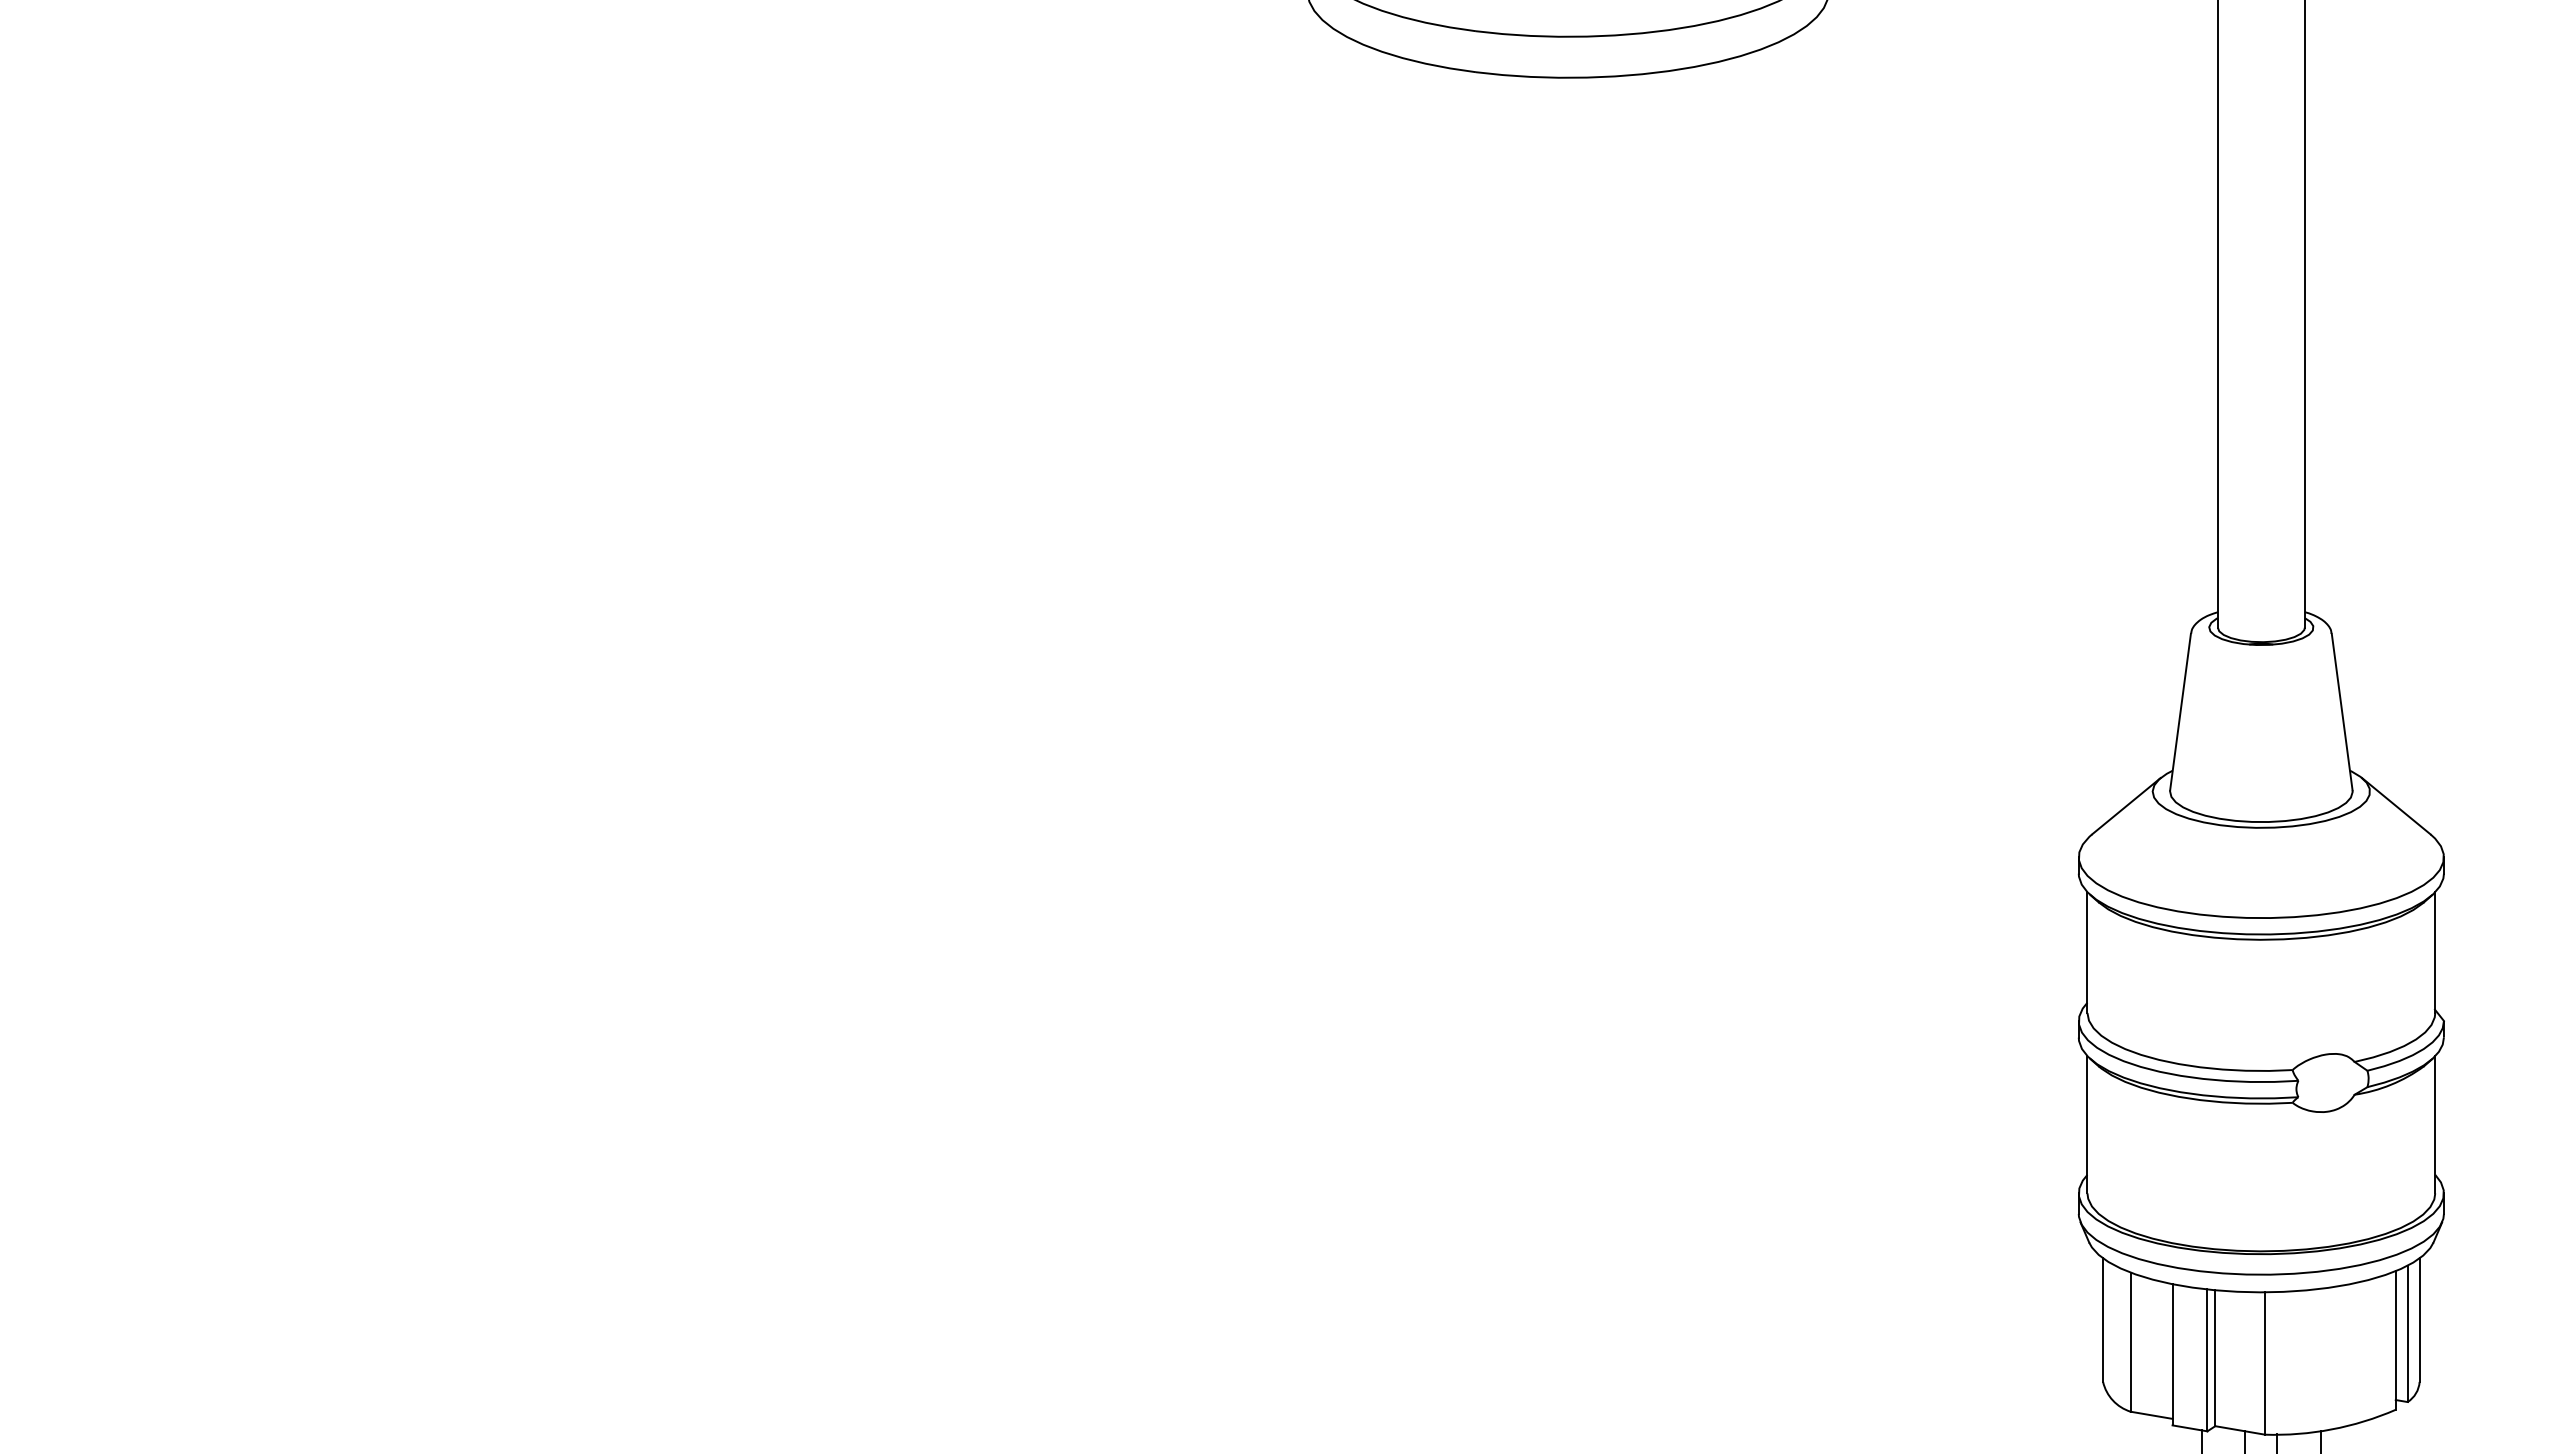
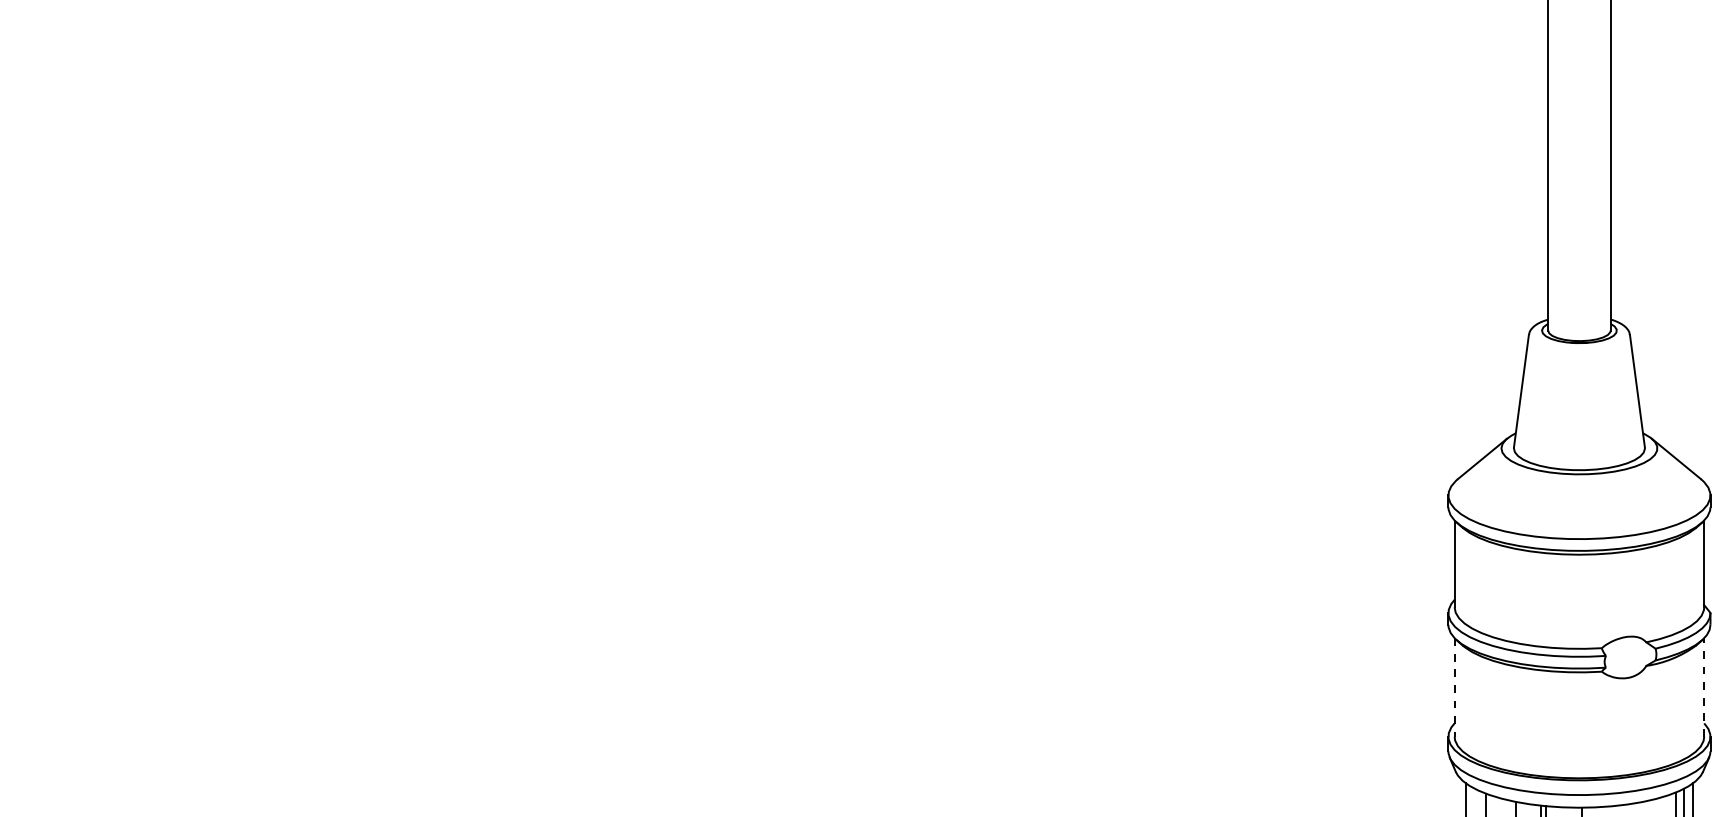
line: (2087, 1124) -> (1454, 687), solid -> dashed
line: (2435, 1124) -> (1704, 687), solid -> dashed

